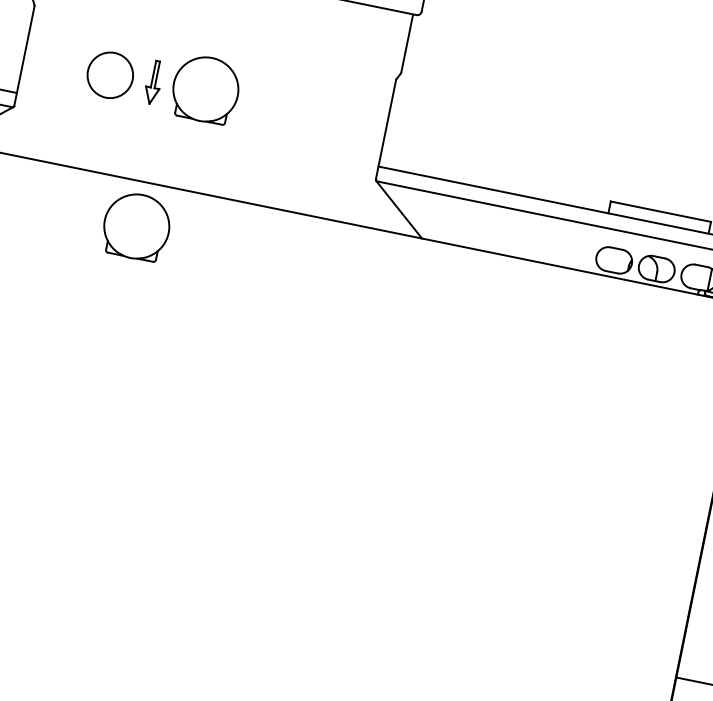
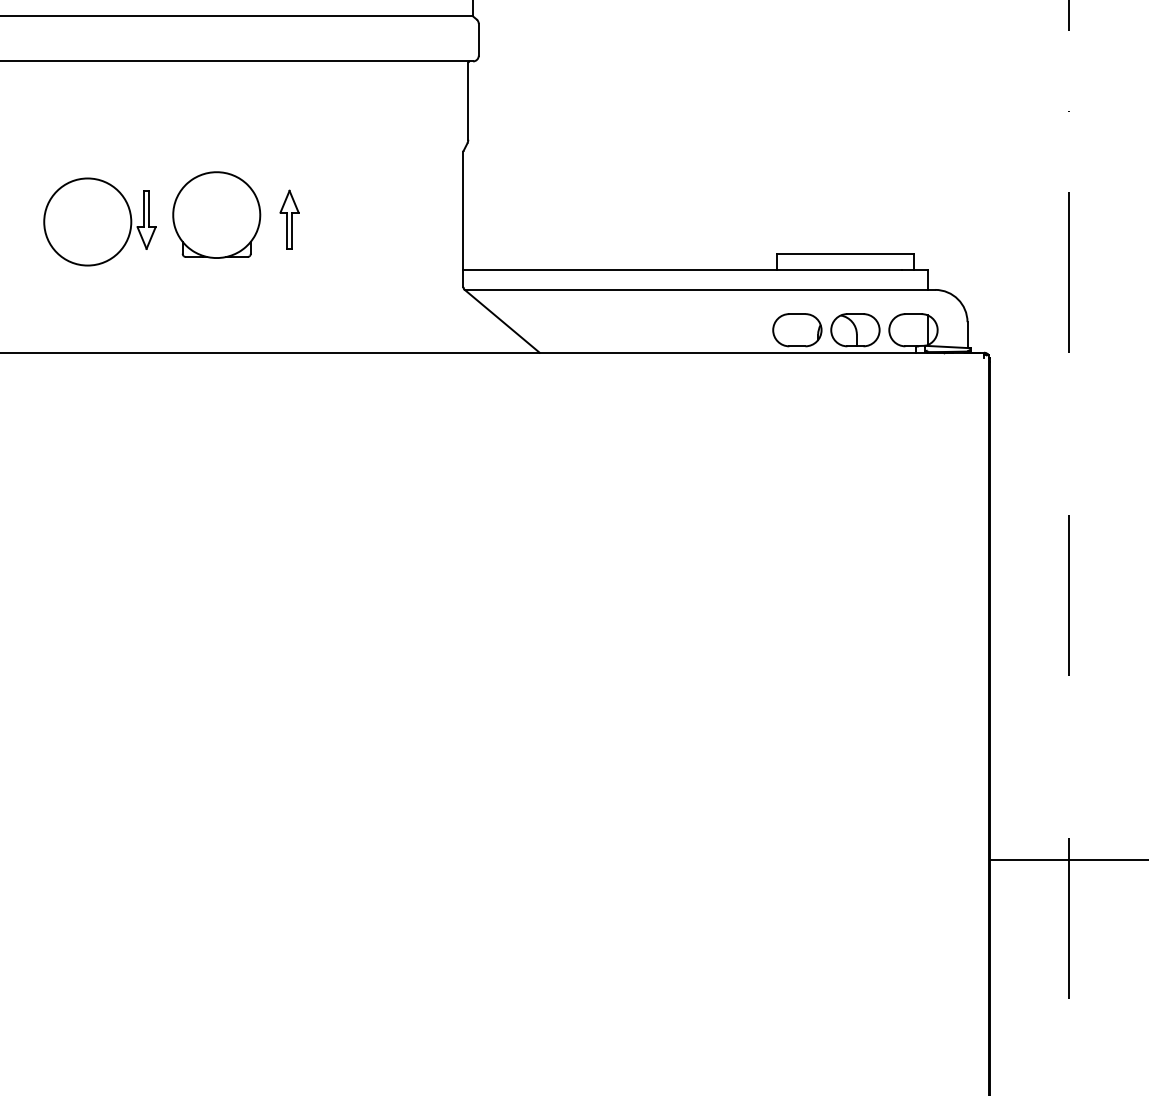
circle: (110, 74) -> (87, 221), size x1.43
part: (258, 103) -> (289, 219), added
part: (136, 226) -> (162, 412), removed

